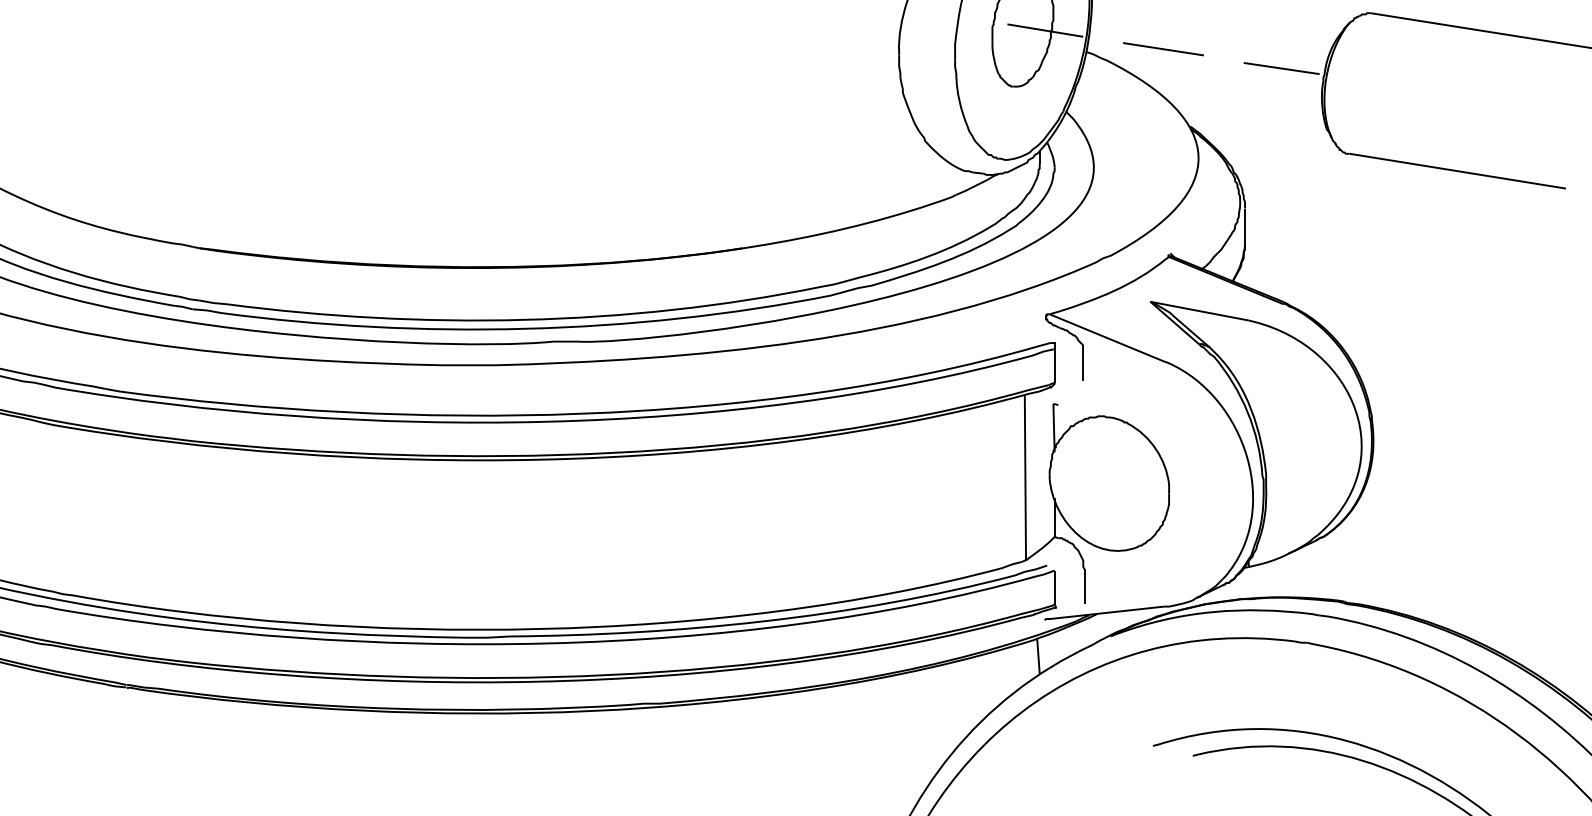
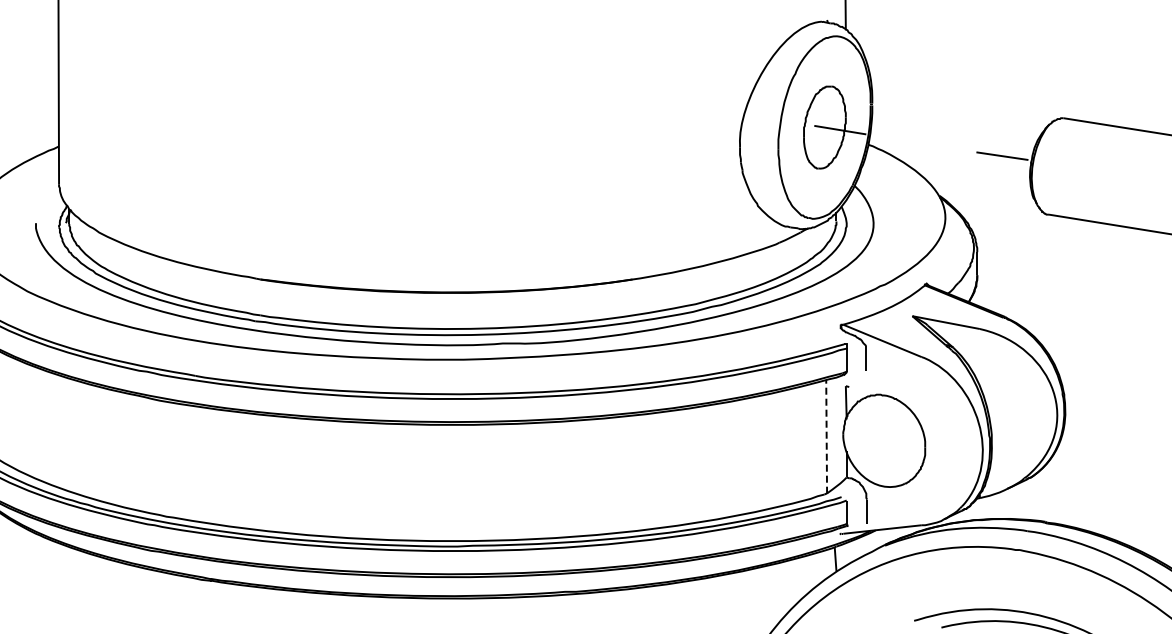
line: (1163, 48) -> (921, 142), removed
line: (1025, 477) -> (826, 436), solid -> dashed

